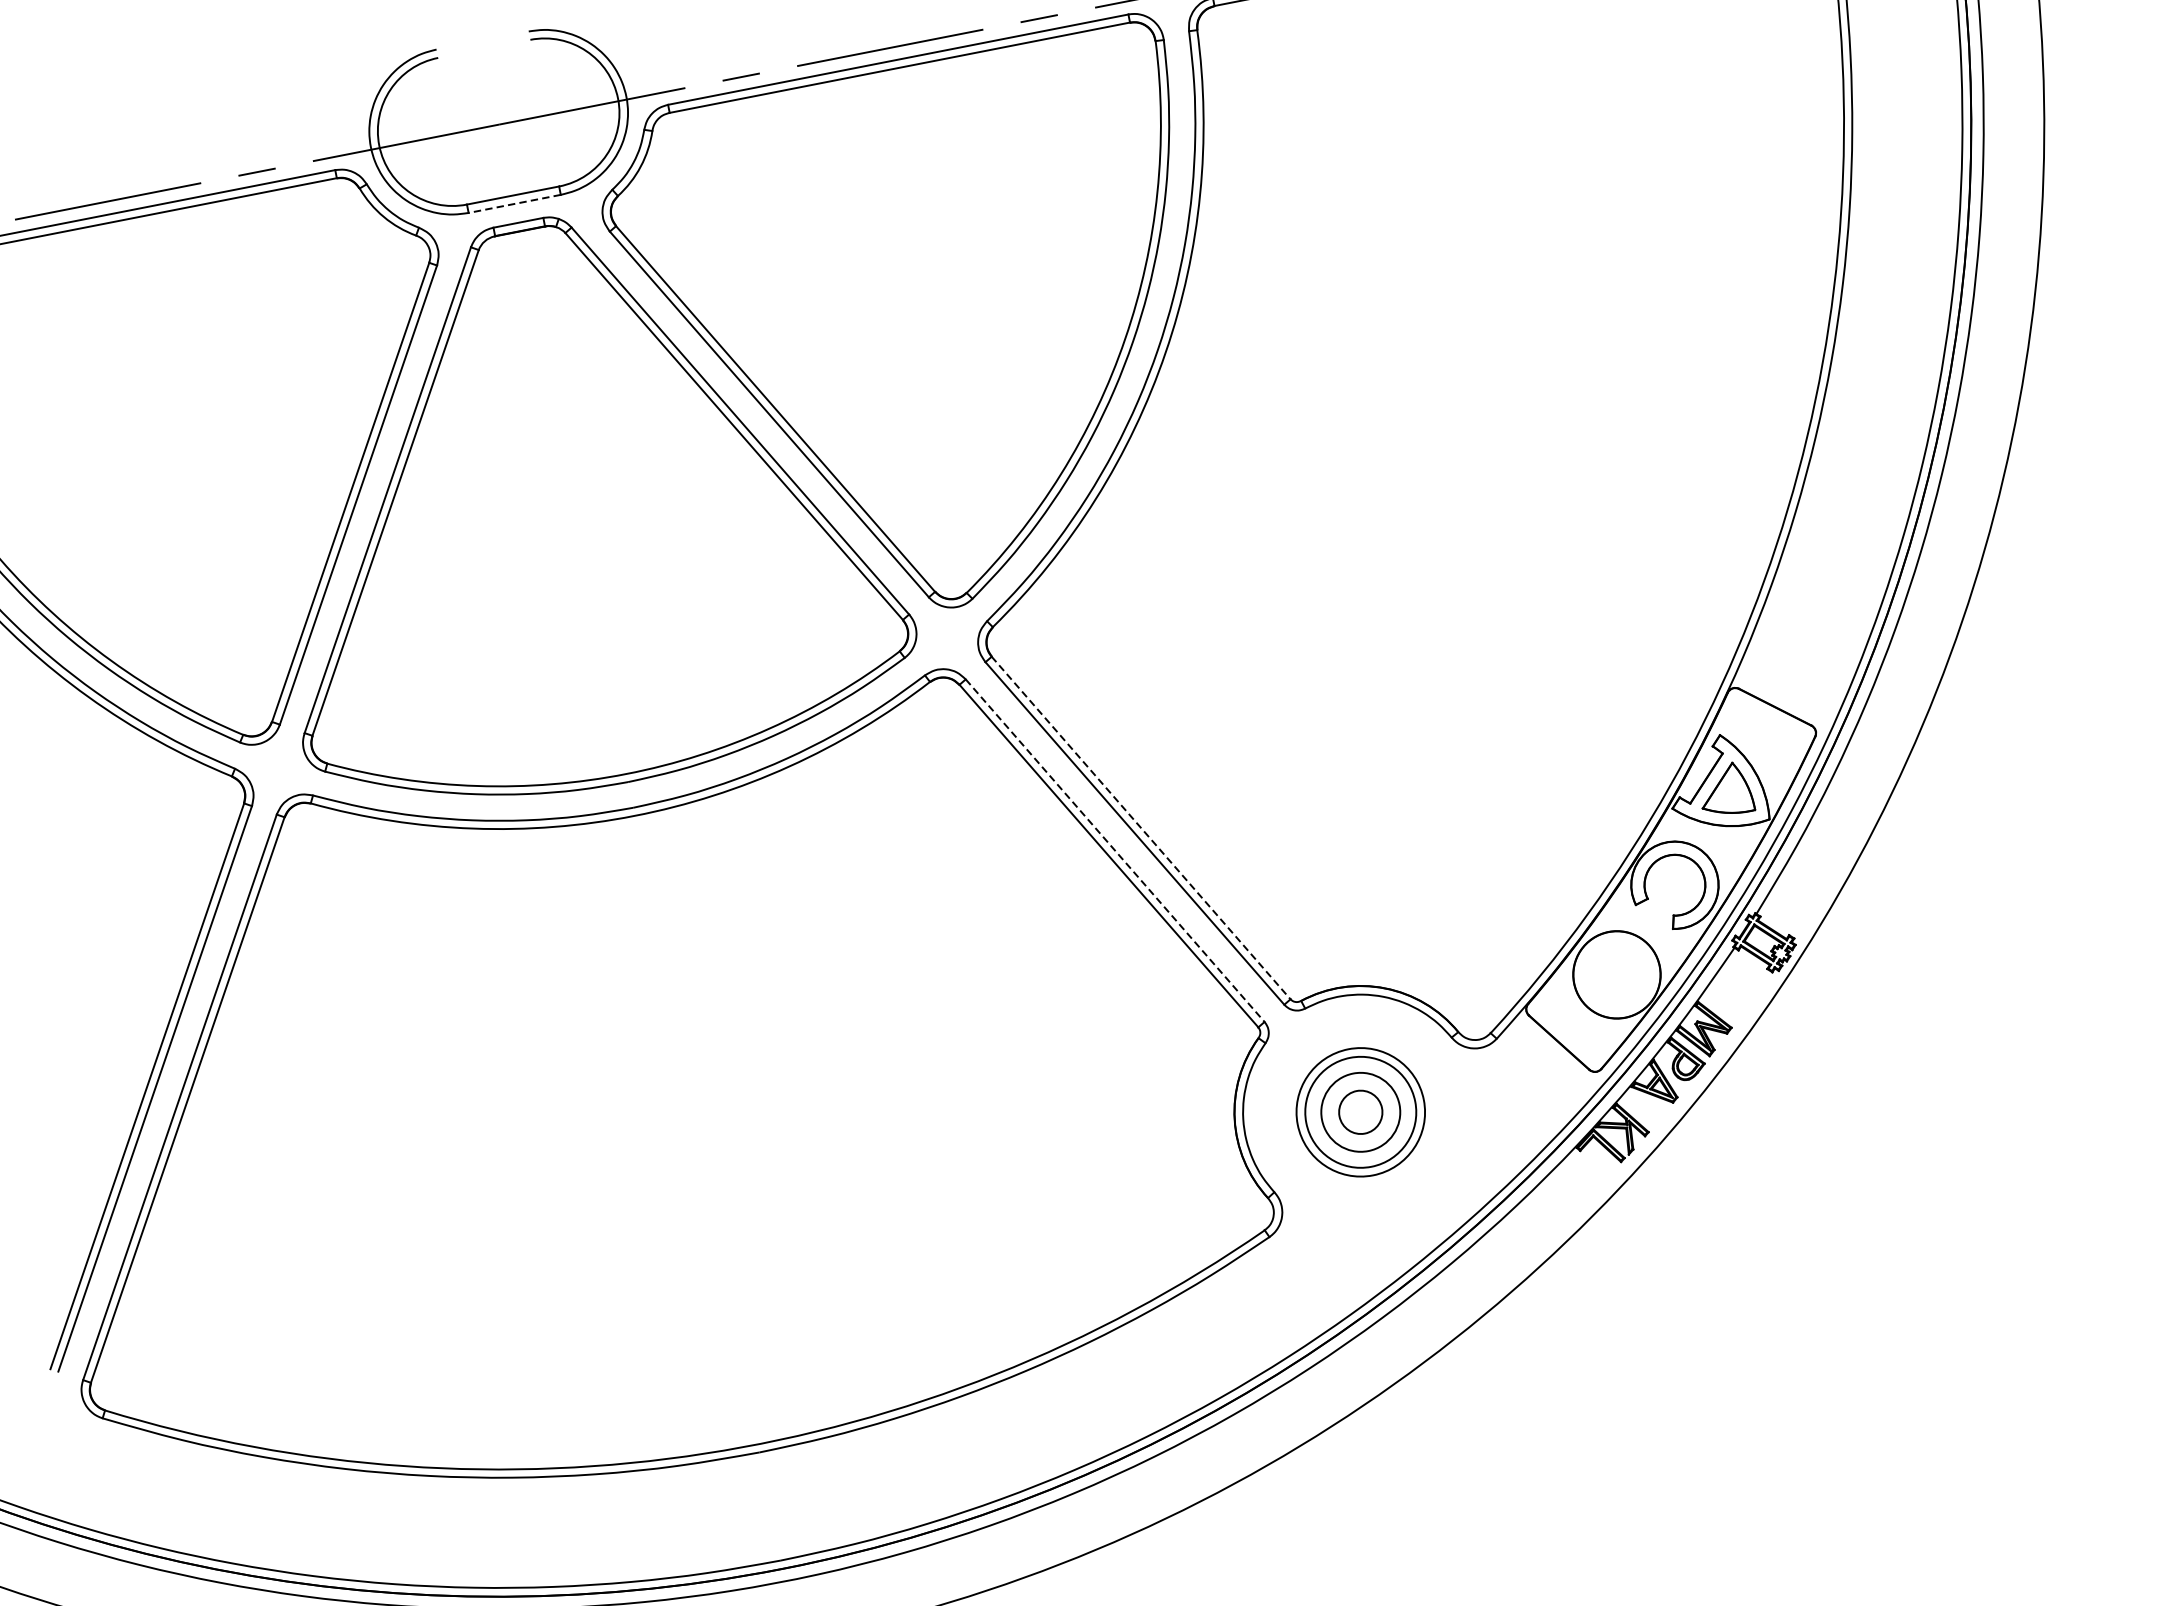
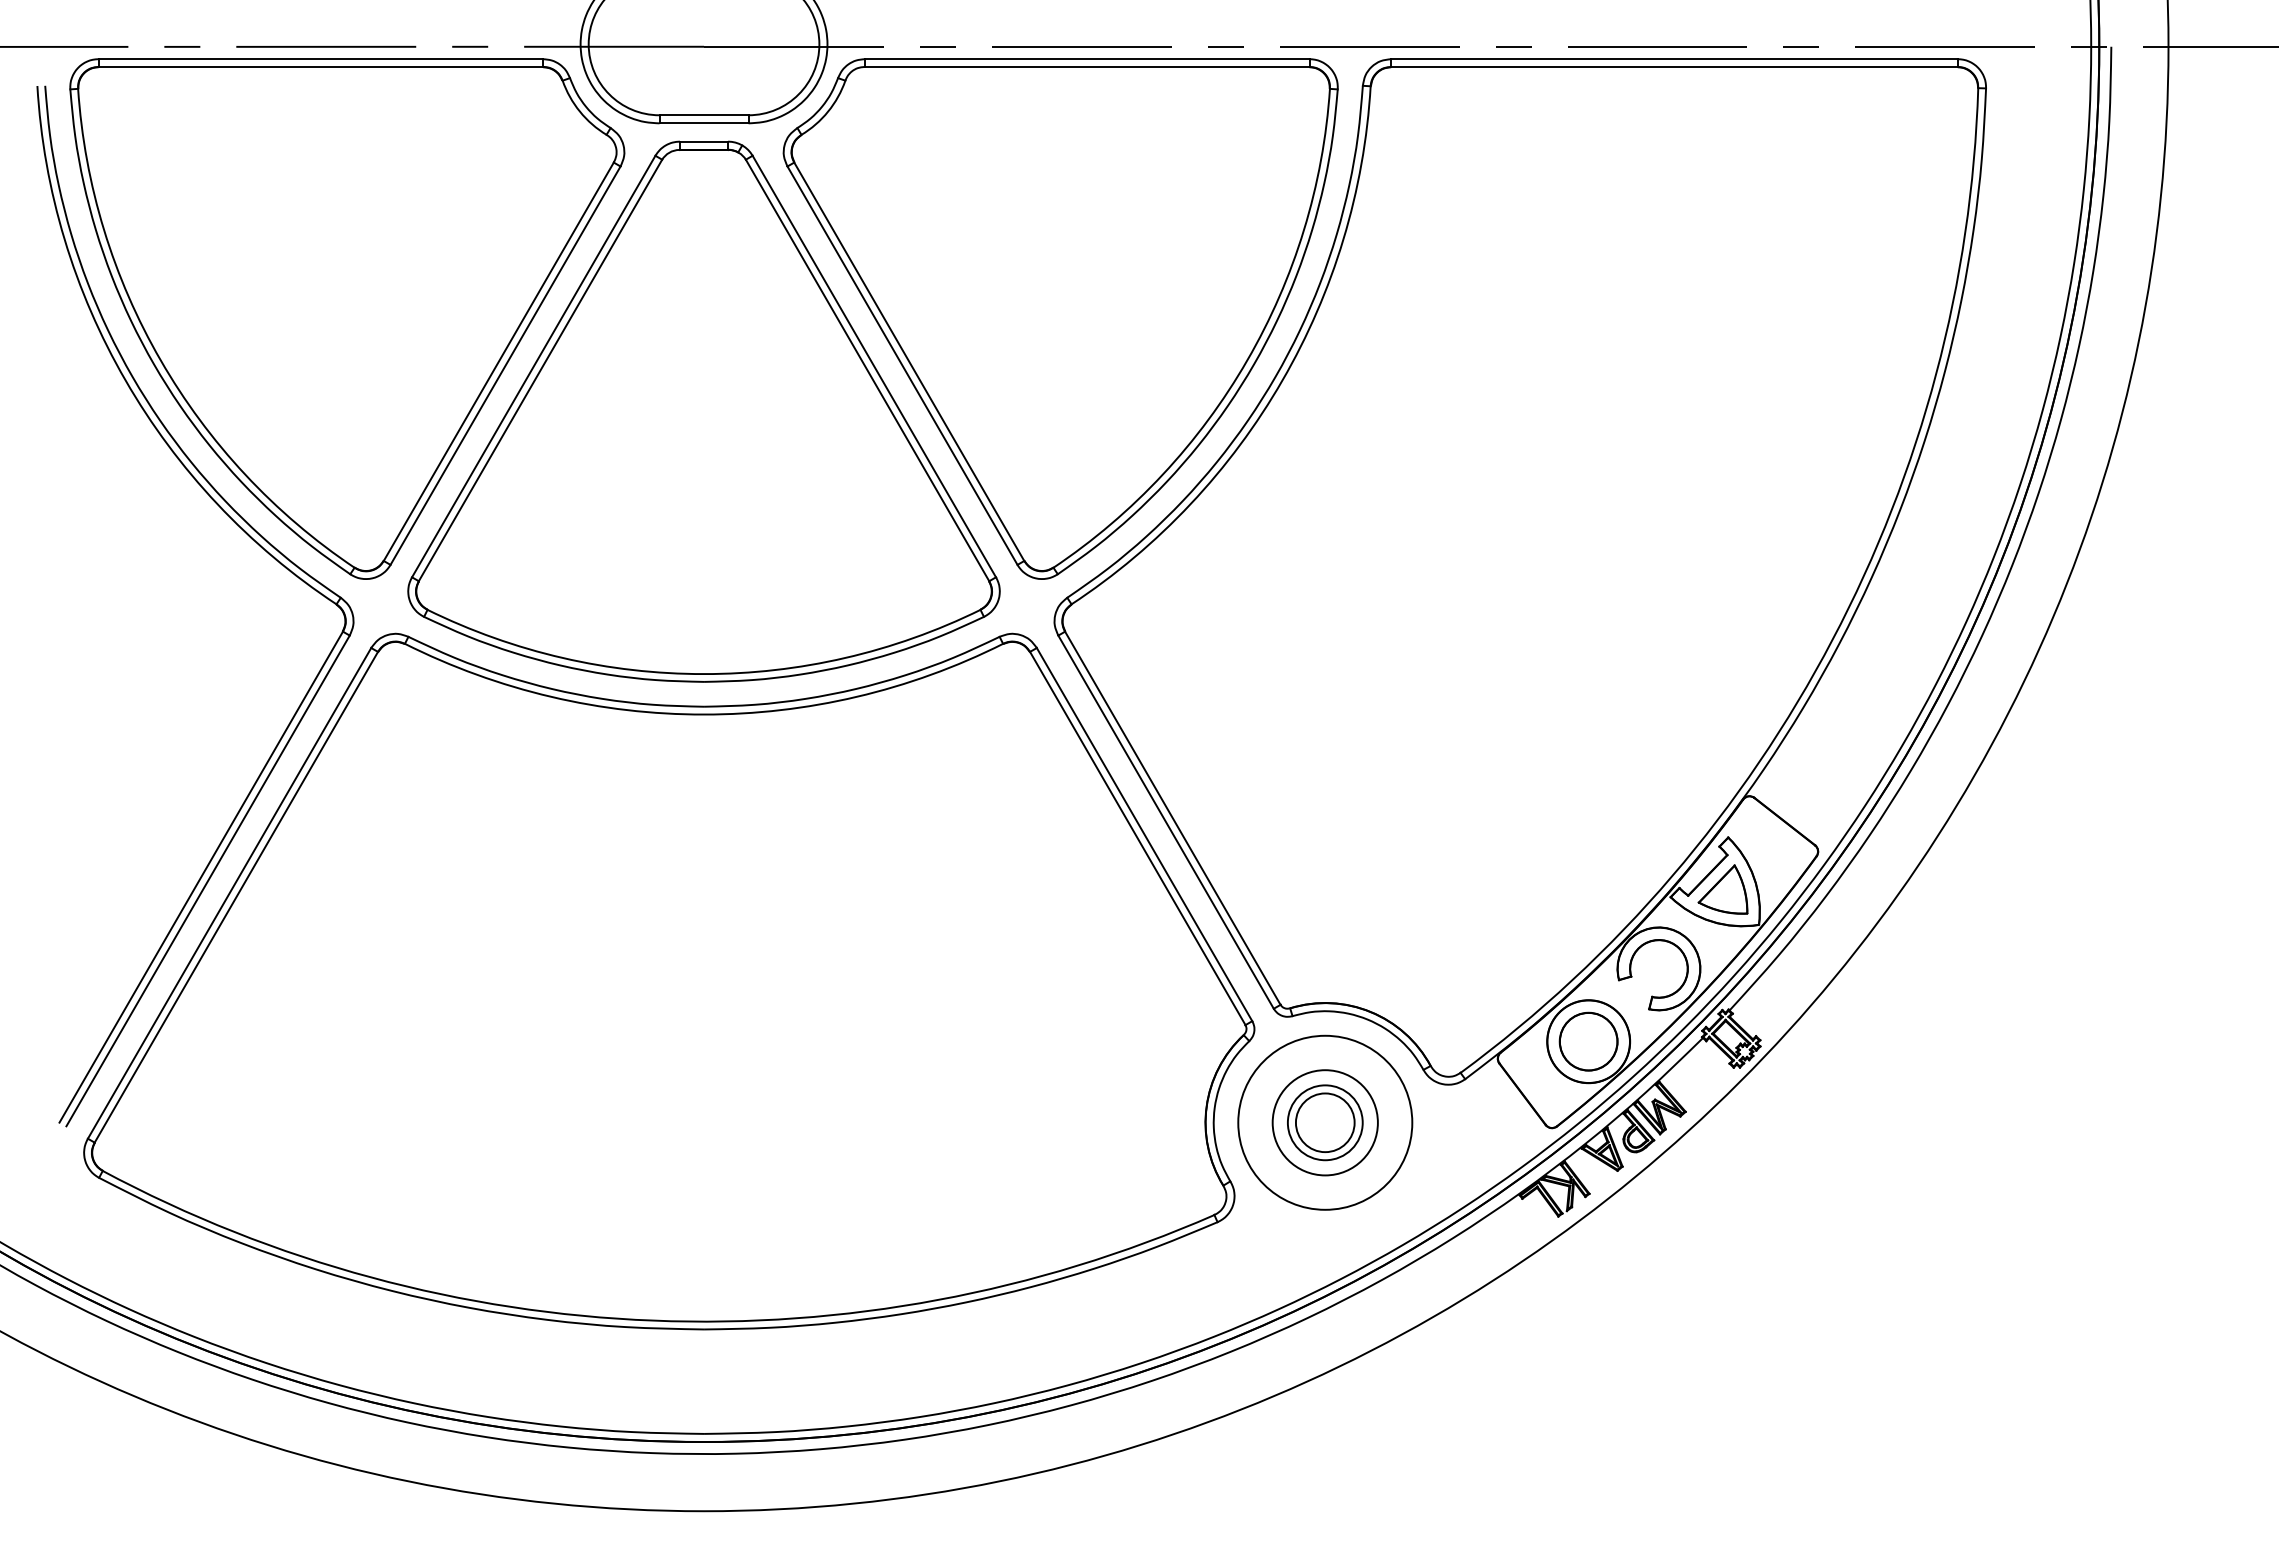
line: (515, 203) -> (704, 123), dashed -> solid
line: (1140, 828) -> (1172, 818), dashed -> solid
line: (1115, 851) -> (1144, 835), dashed -> solid
part: (1616, 974) -> (1588, 1041), added
circle: (1360, 1111) -> (1325, 1122), size x1.43
circle: (1359, 1112) -> (1324, 1122), size x1.43

